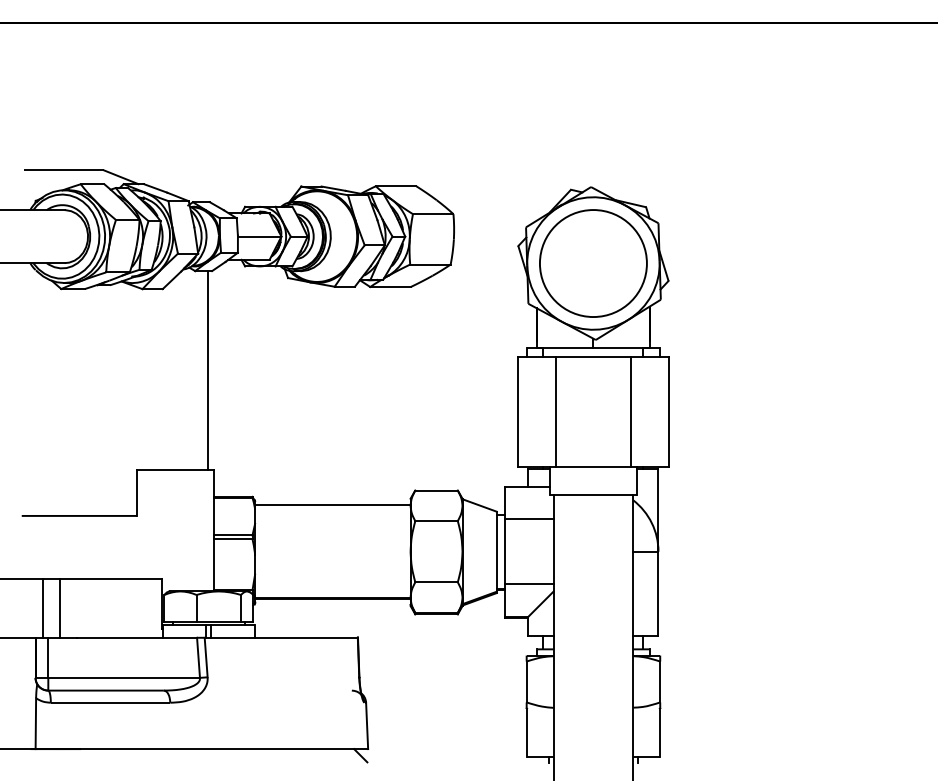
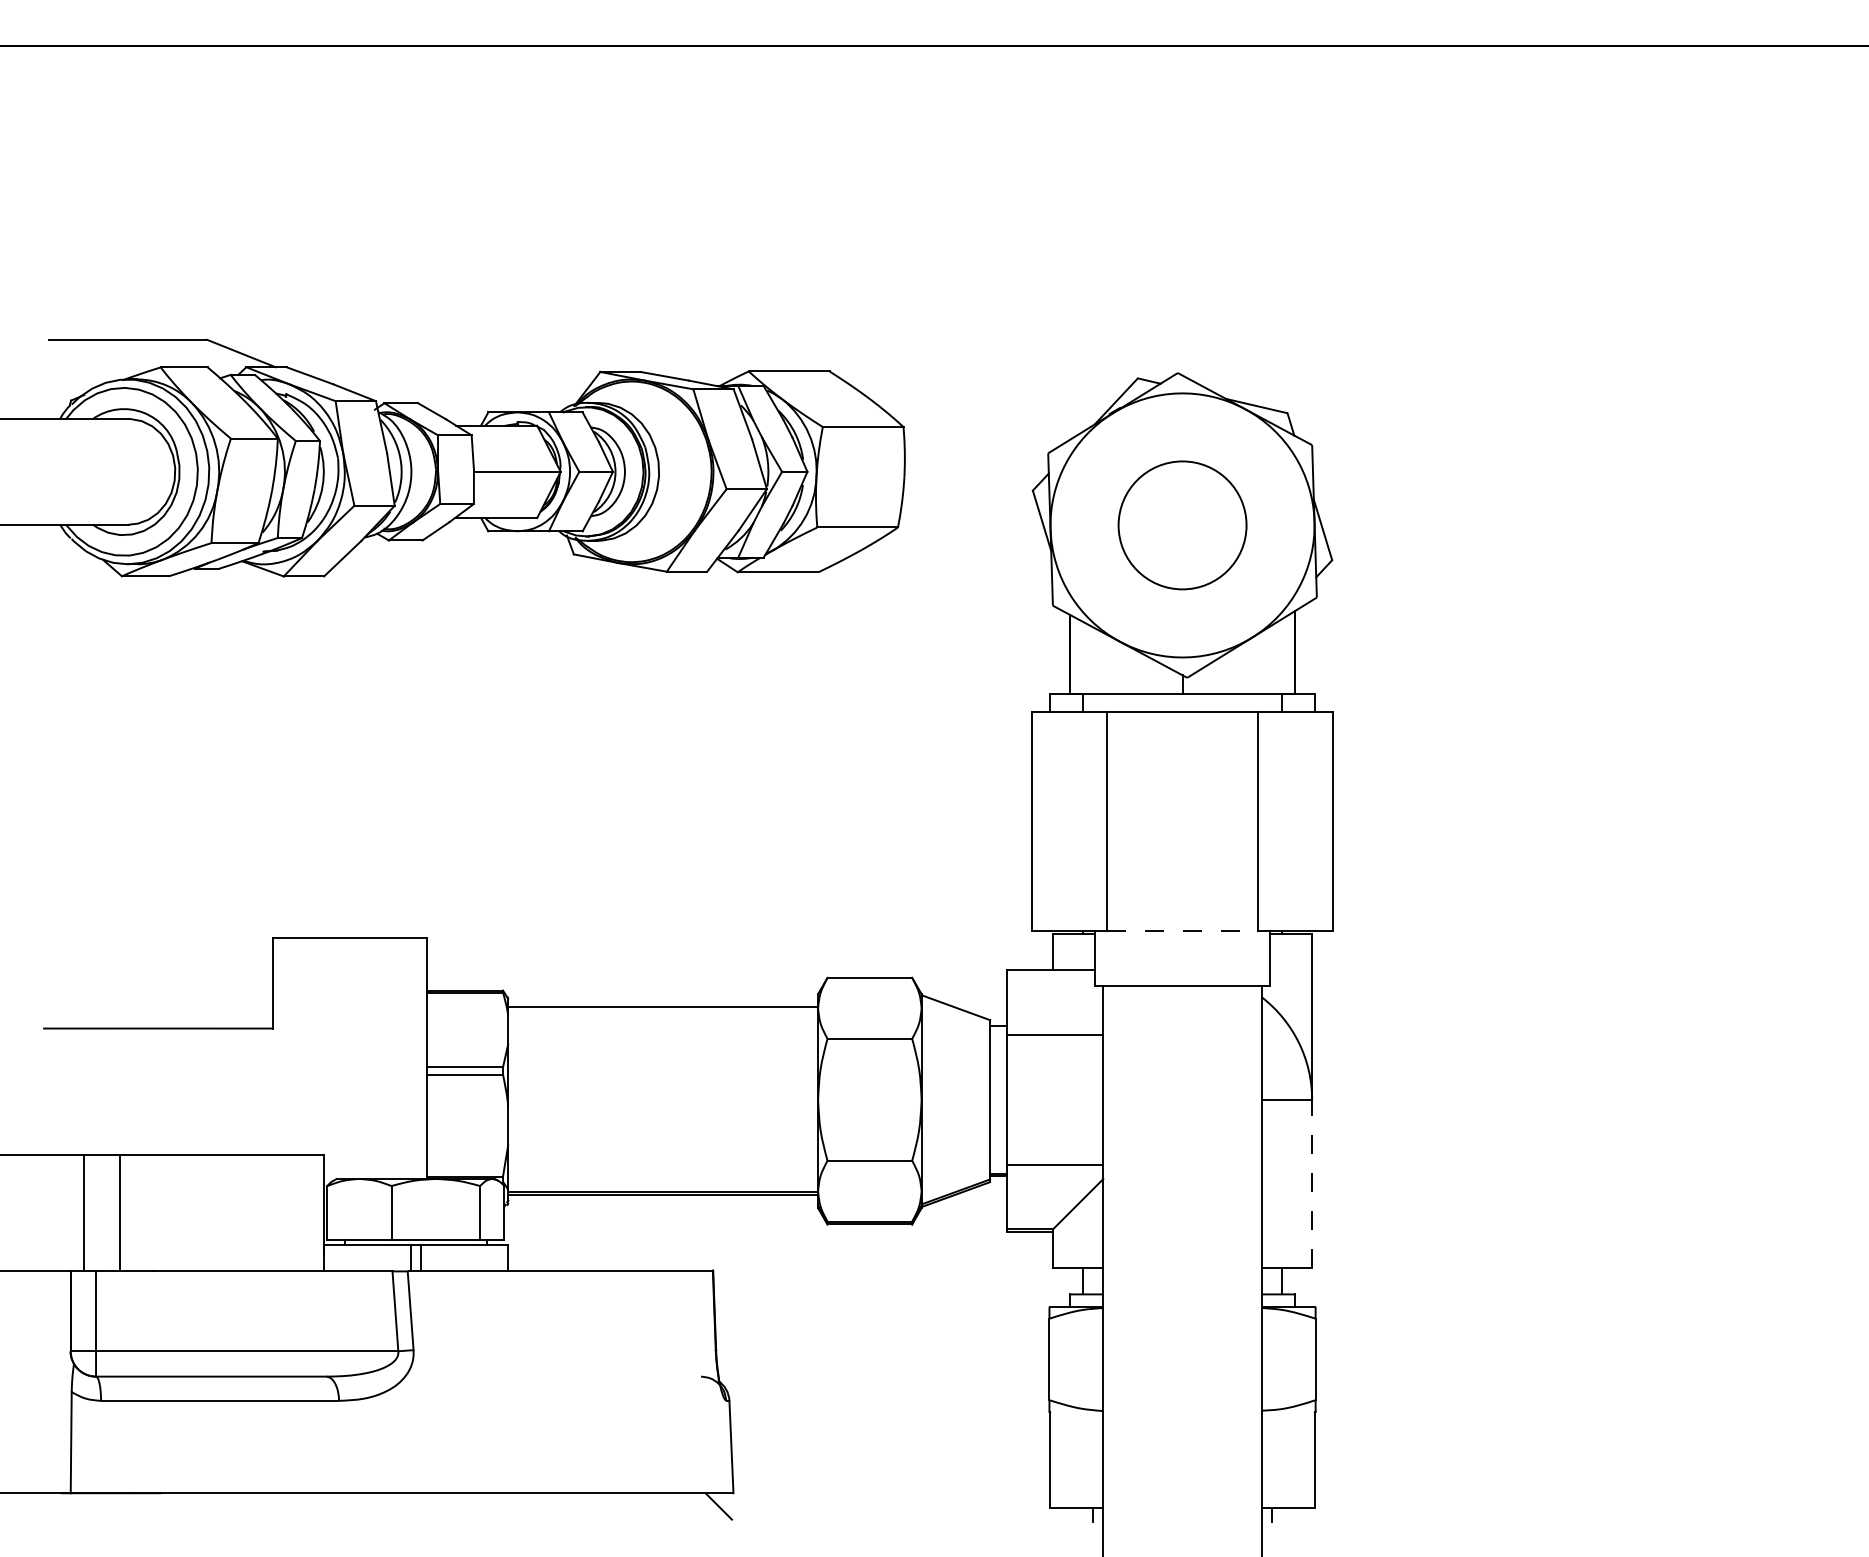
circle: (593, 263) -> (1182, 525), size x0.6
line: (208, 370) -> (415, 738), removed
line: (593, 466) -> (1182, 929), solid -> dashed
line: (658, 593) -> (1312, 1183), solid -> dashed

